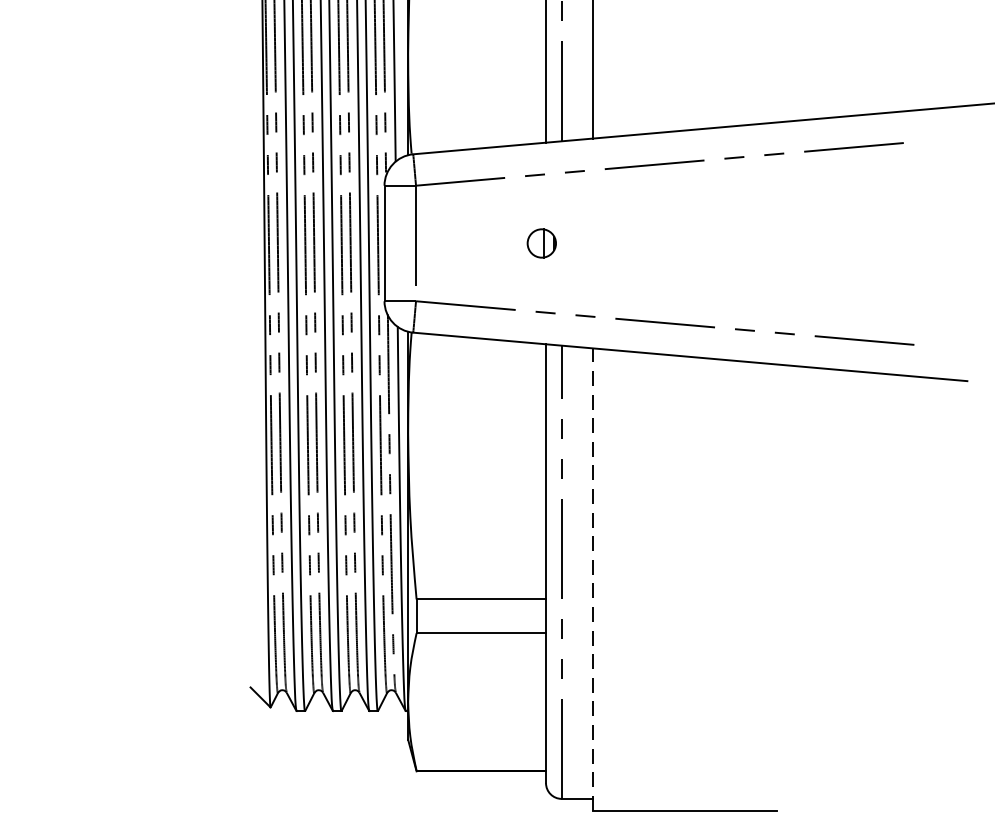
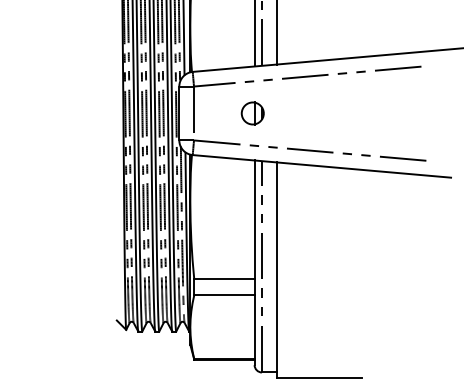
part: (541, 243) -> (252, 113), size x1.67
line: (592, 580) -> (276, 270), dashed -> solid

